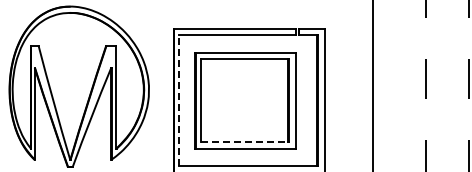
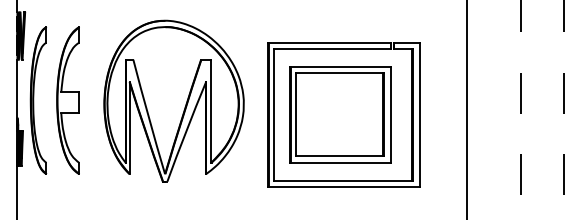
line: (179, 100) -> (274, 114), dashed -> solid
line: (244, 142) -> (339, 156), dashed -> solid

